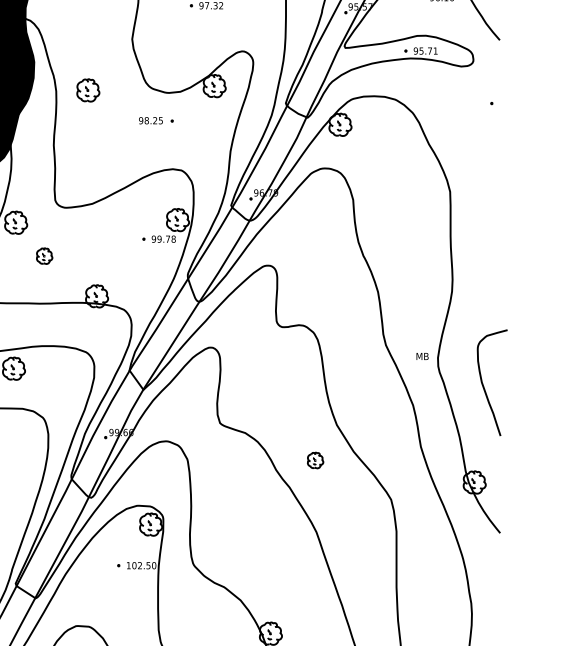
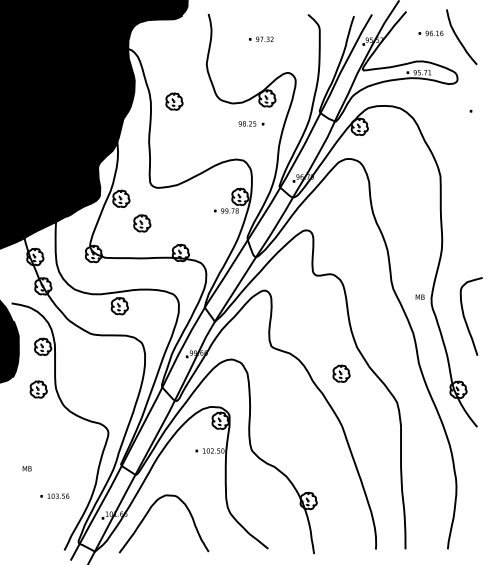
part: (156, 120) -> (251, 123), moved
part: (44, 256) -> (142, 223), size x1.43
part: (315, 460) -> (341, 373), size x1.43

